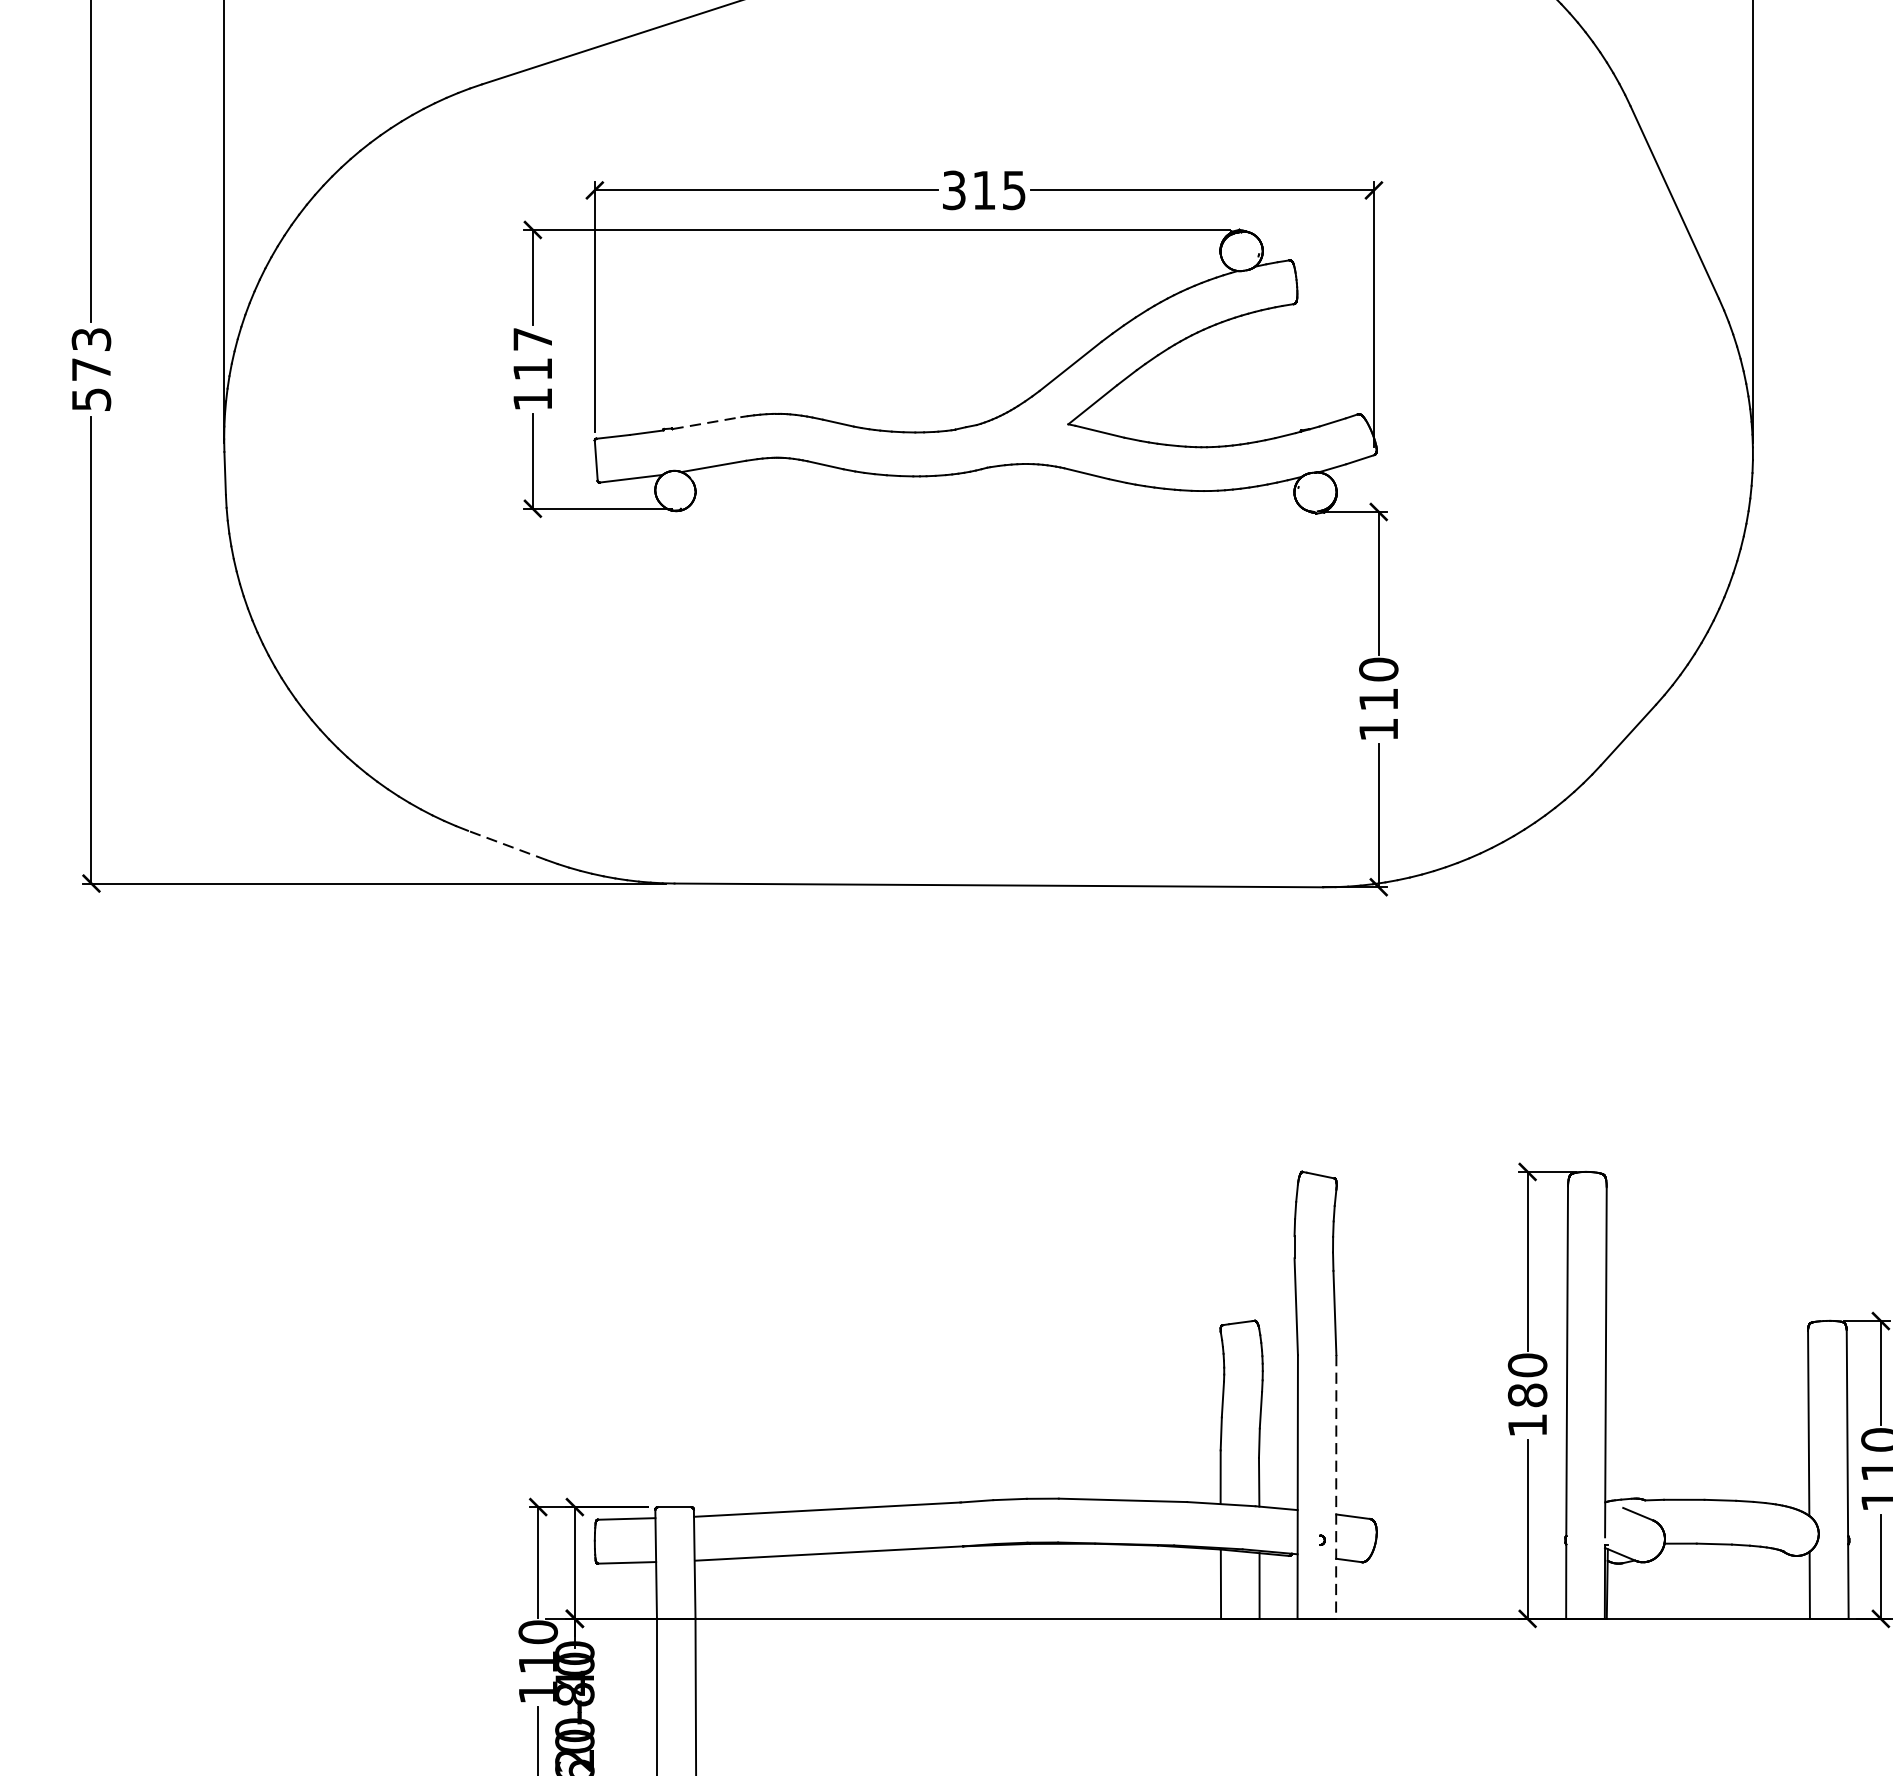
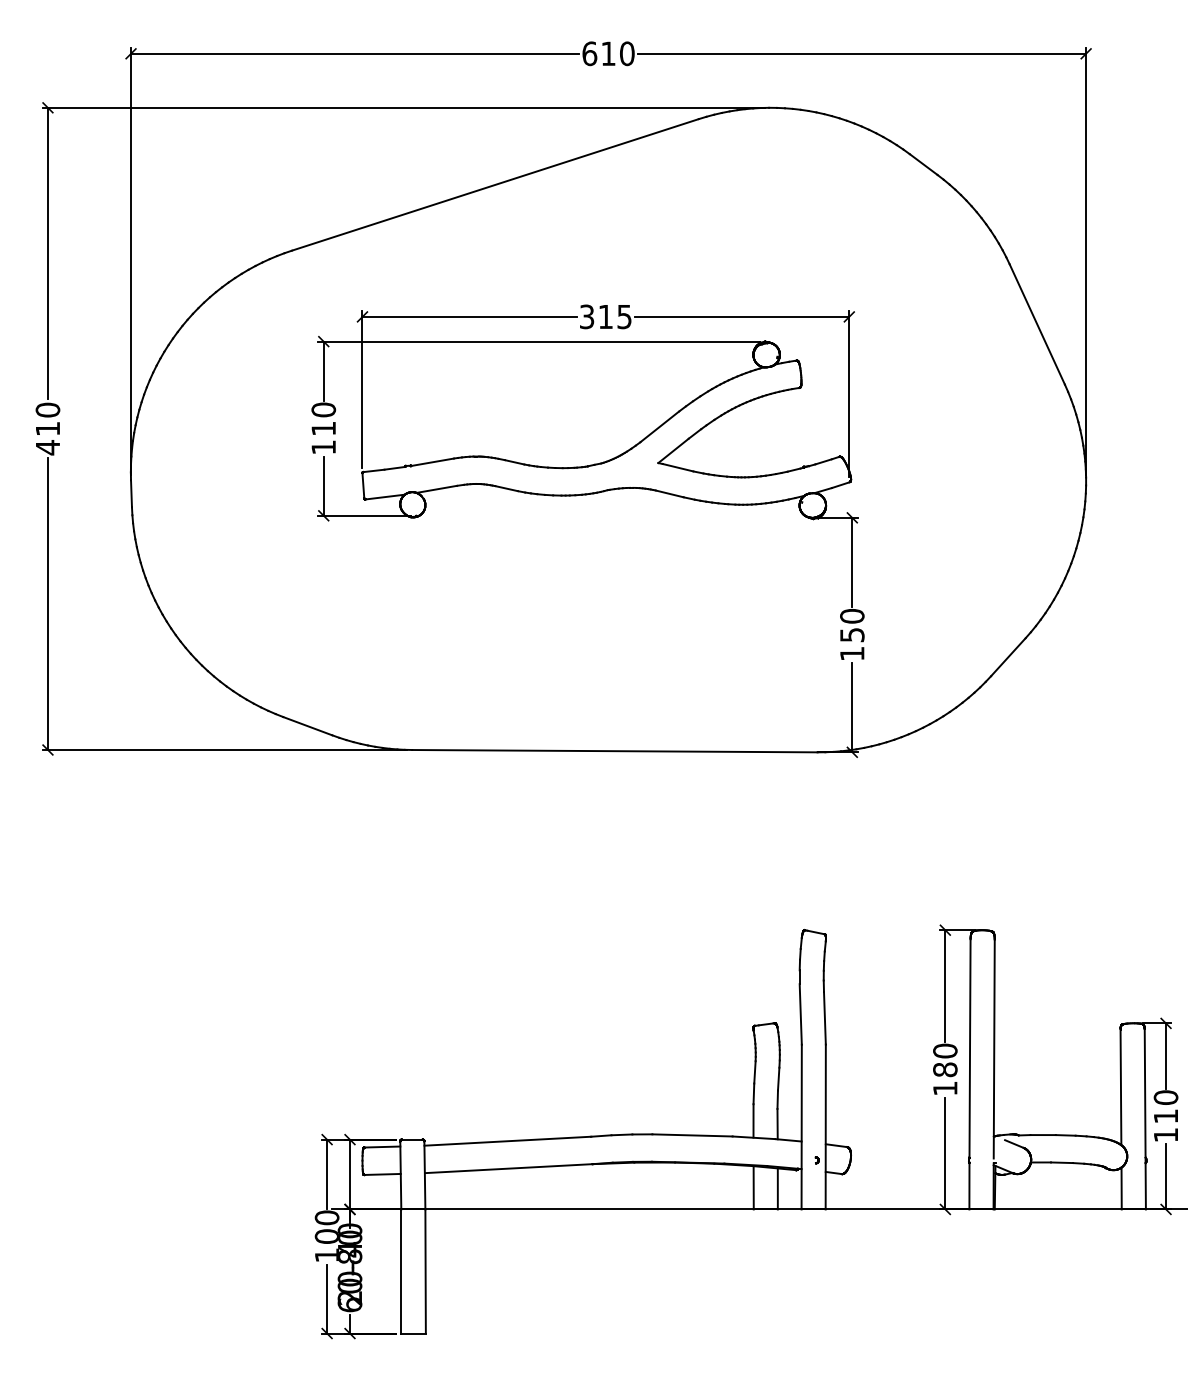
text: (532, 338) -> (323, 409), 117 -> 110
text: (90, 369) -> (47, 428), 573 -> 410
line: (706, 423) -> (432, 462), dashed -> solid
text: (1379, 700) -> (852, 635), 110 -> 150
line: (506, 845) -> (307, 726), dashed -> solid
line: (1335, 1487) -> (825, 1127), dashed -> solid
text: (537, 1662) -> (326, 1236), 110 -> 100

